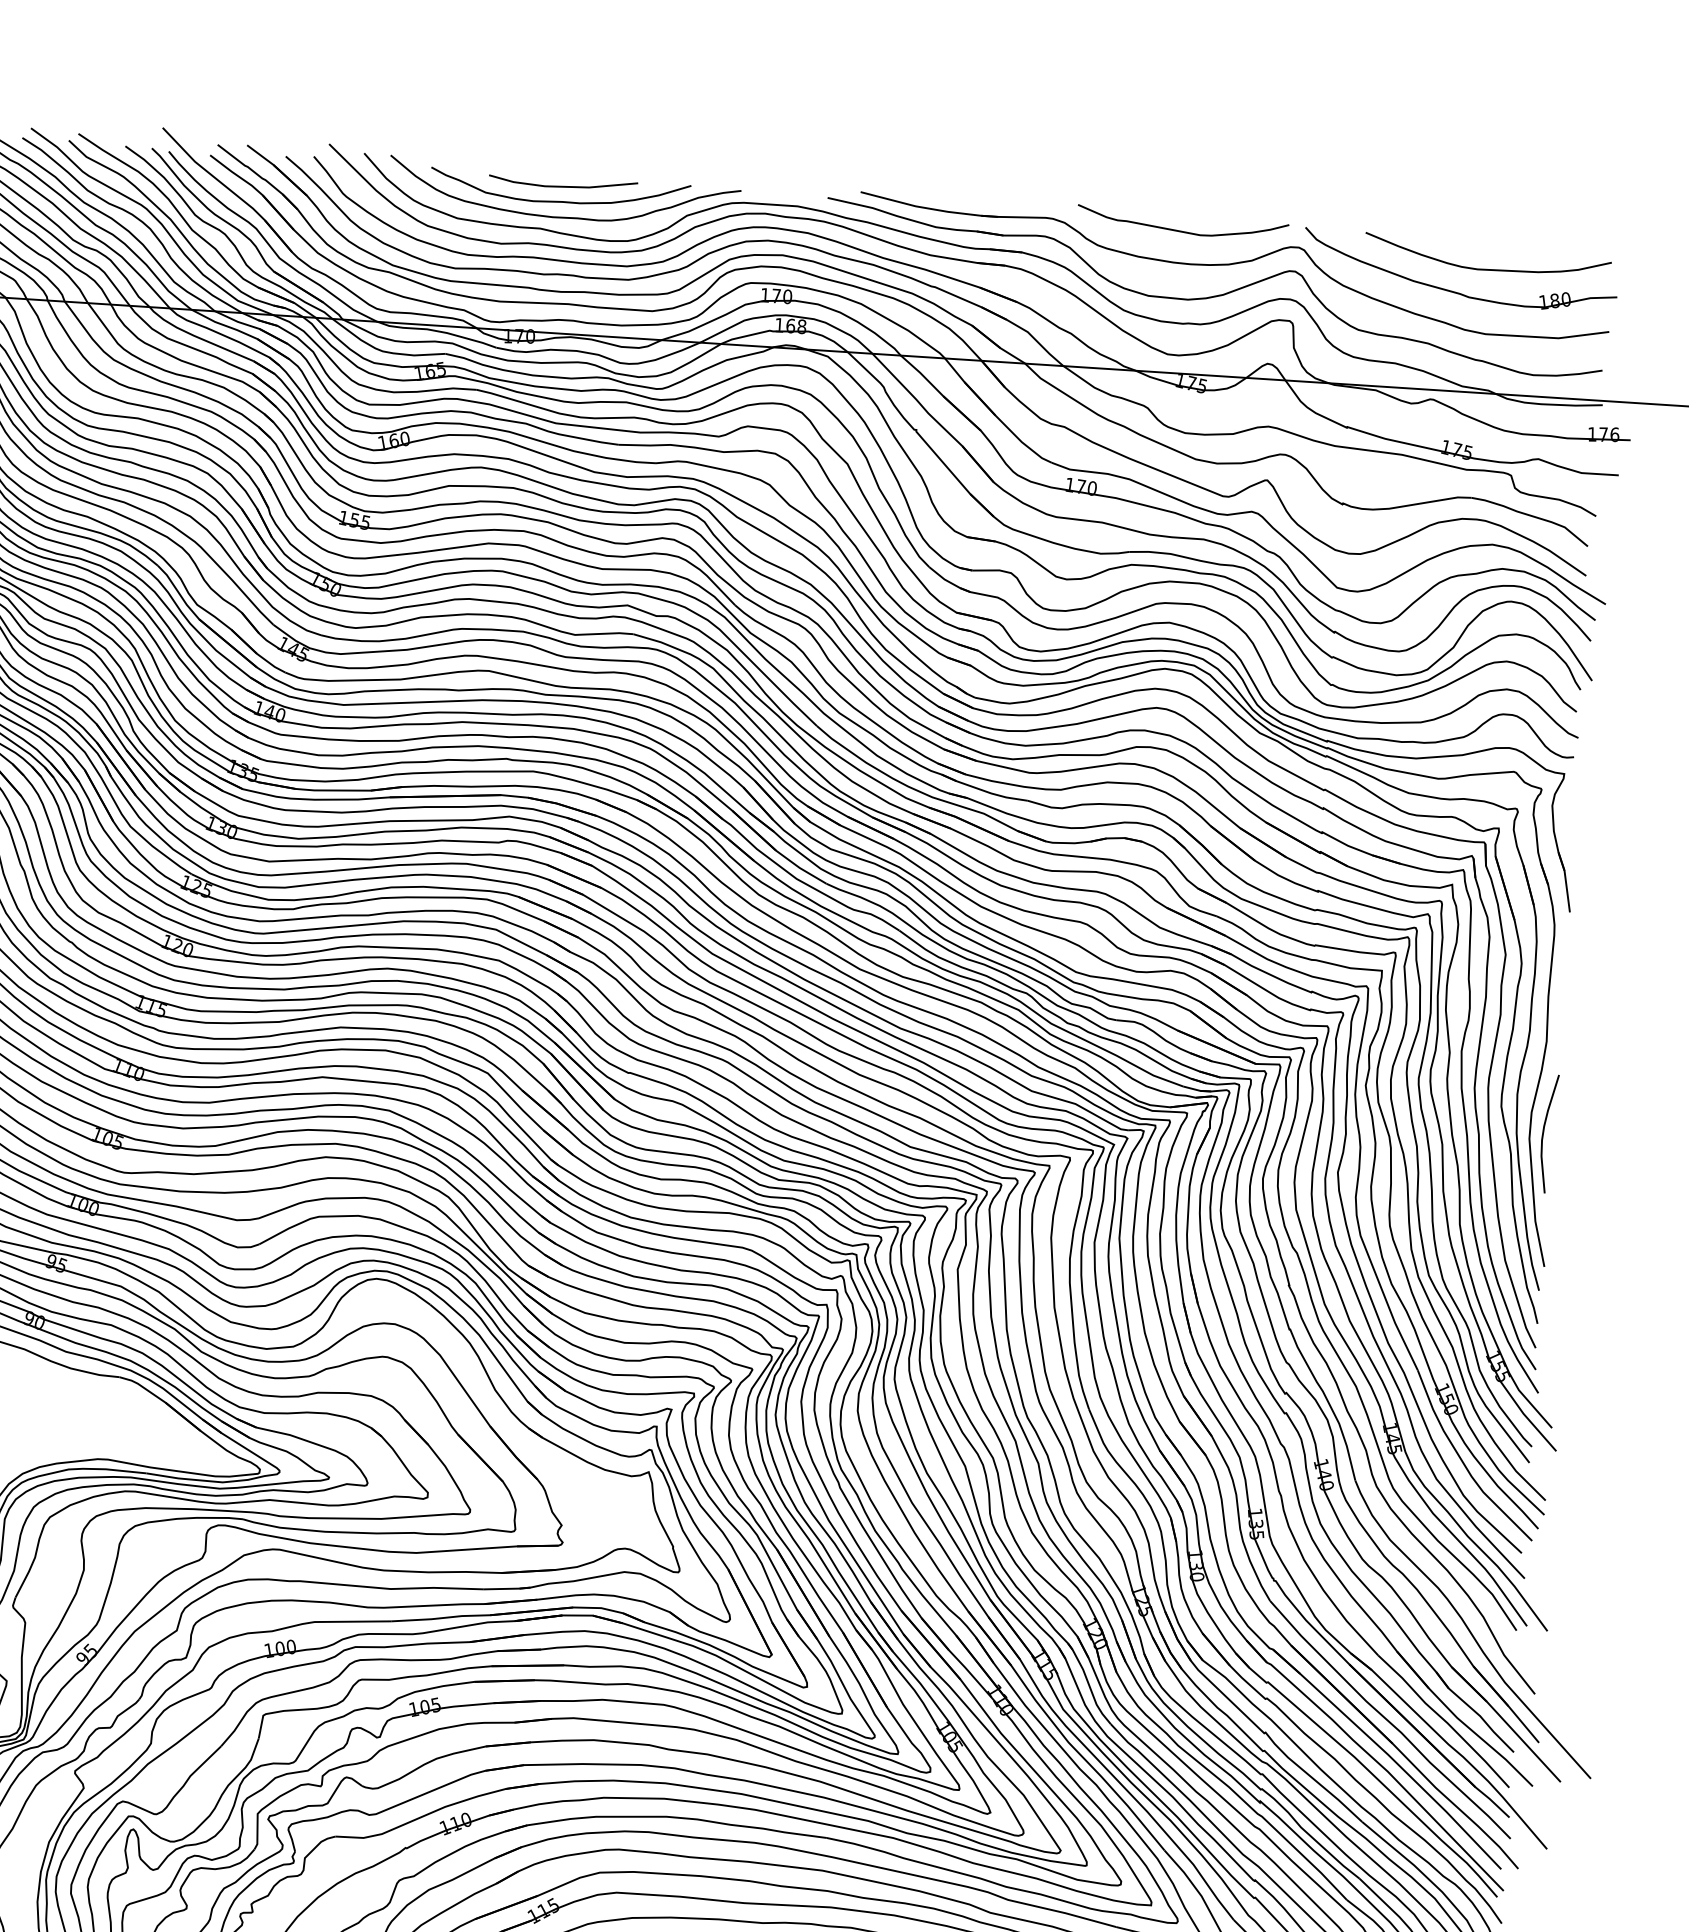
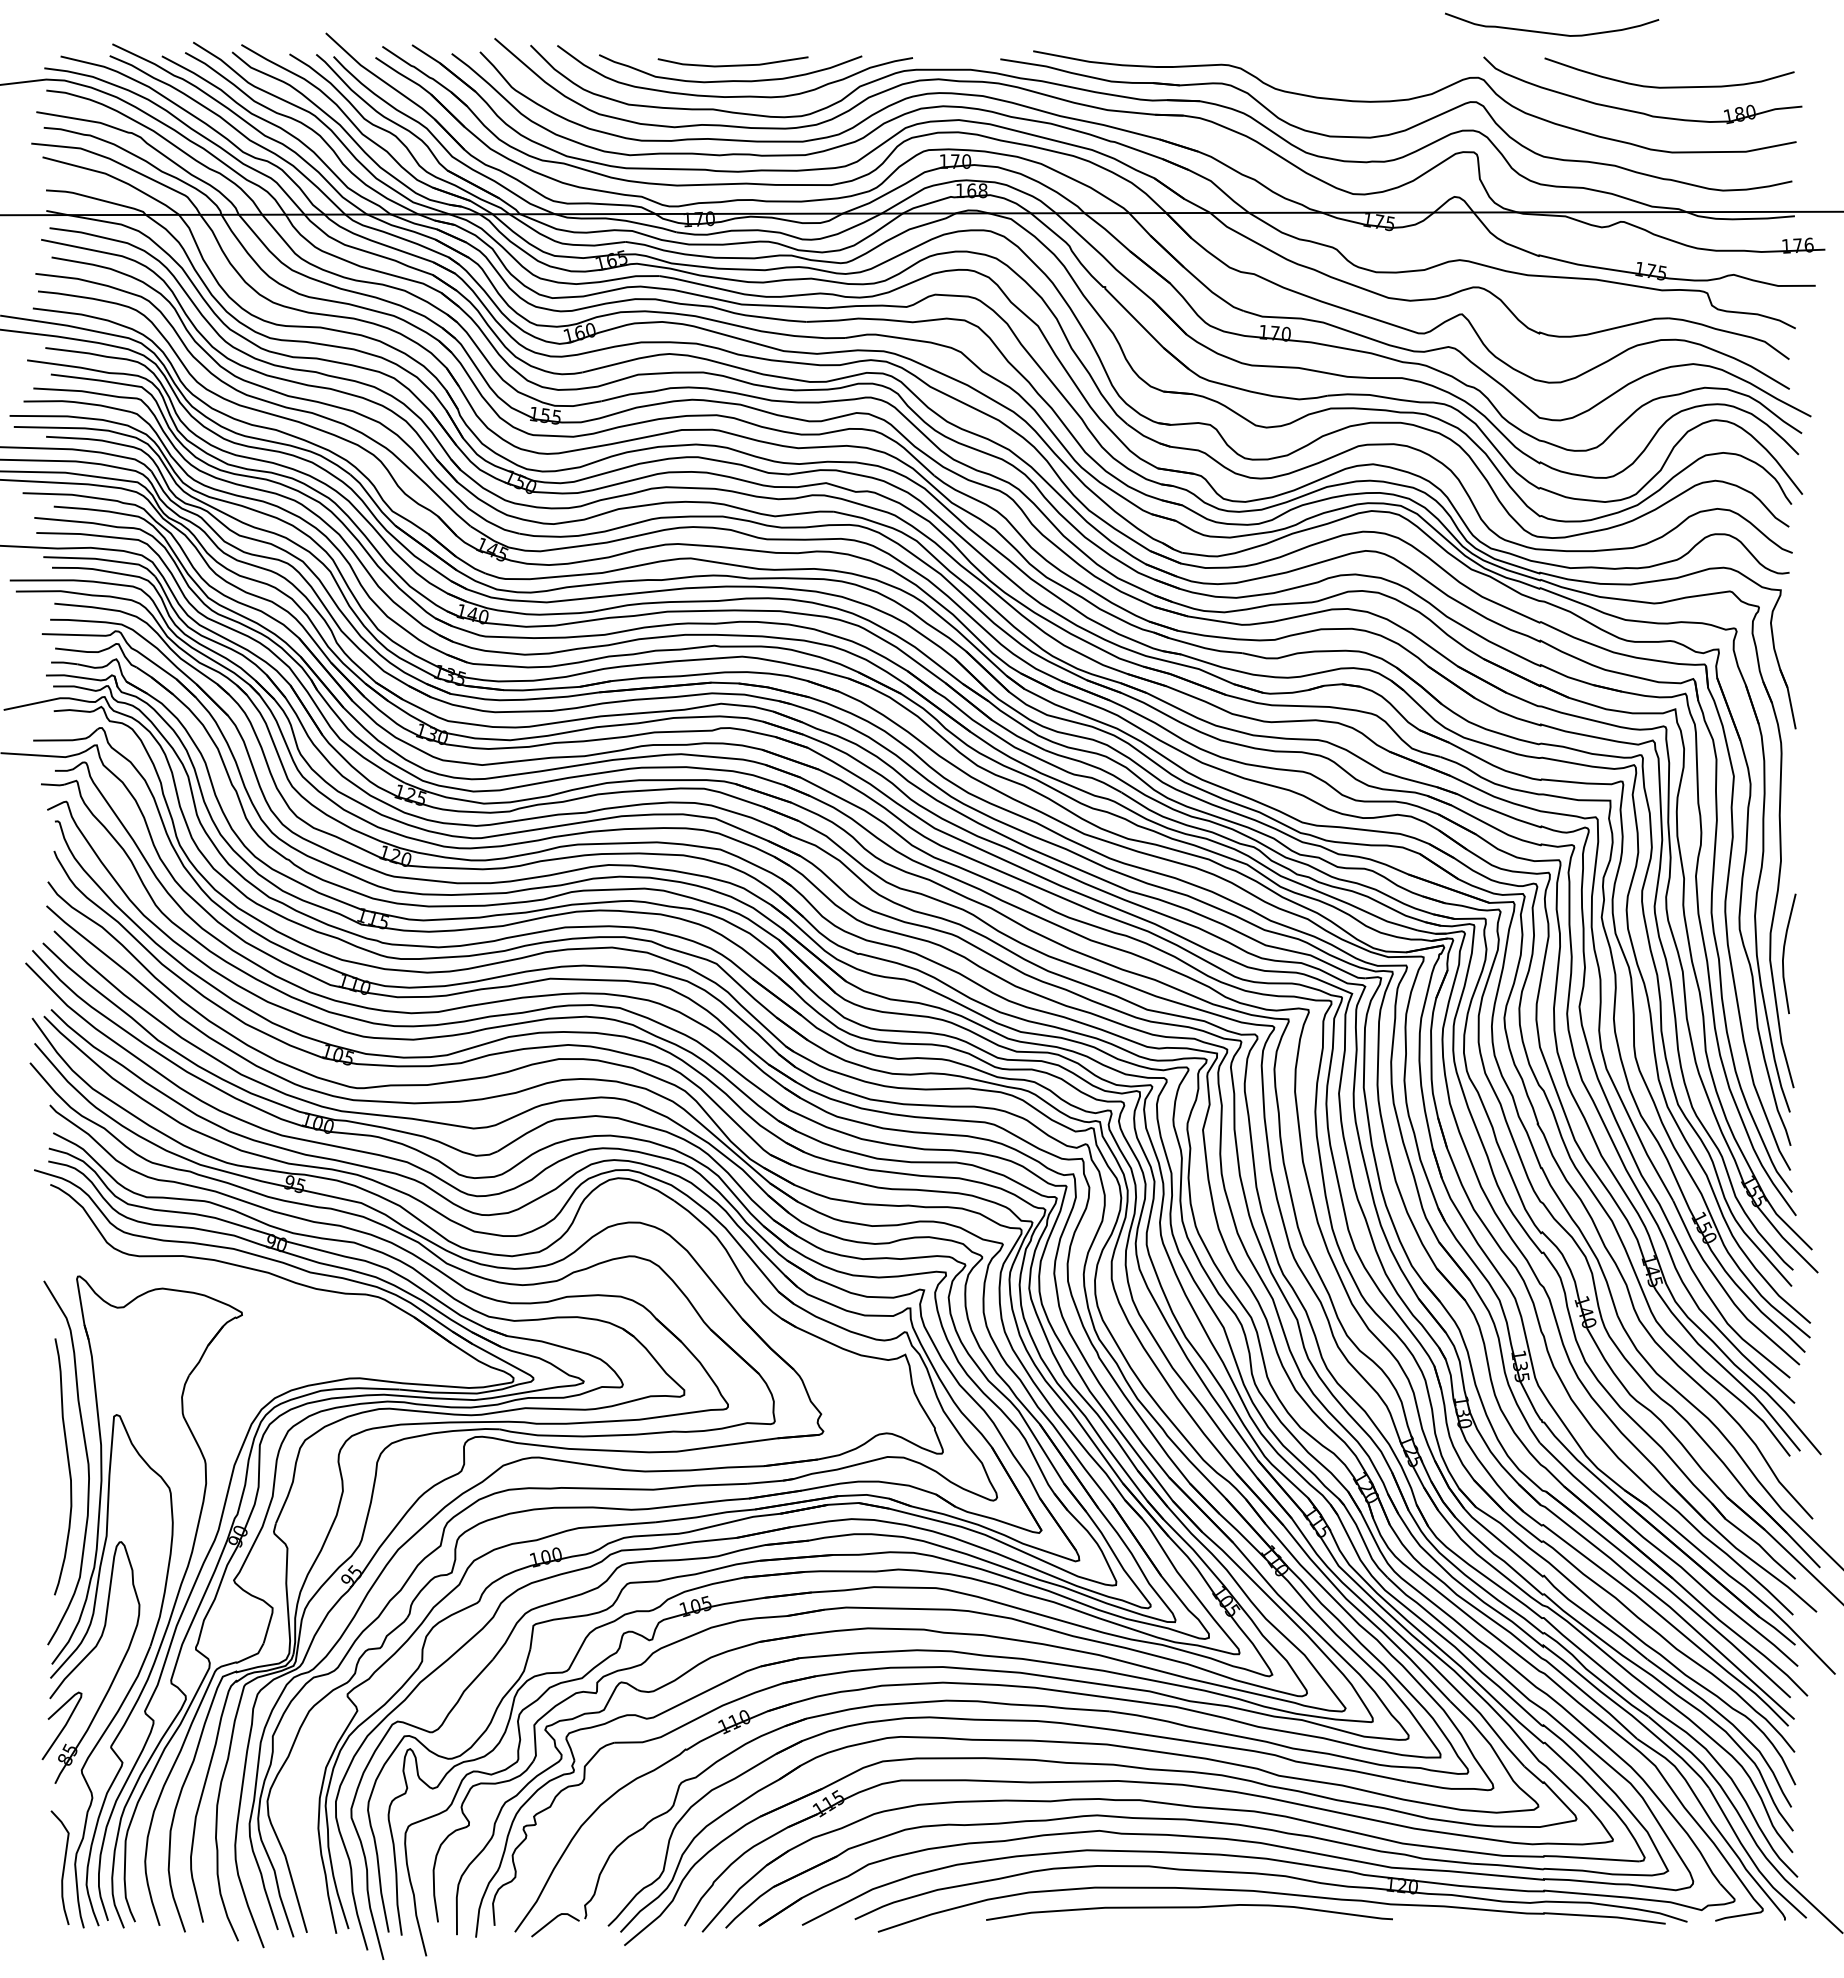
curve: (1183, 230) -> (1552, 32), moved

